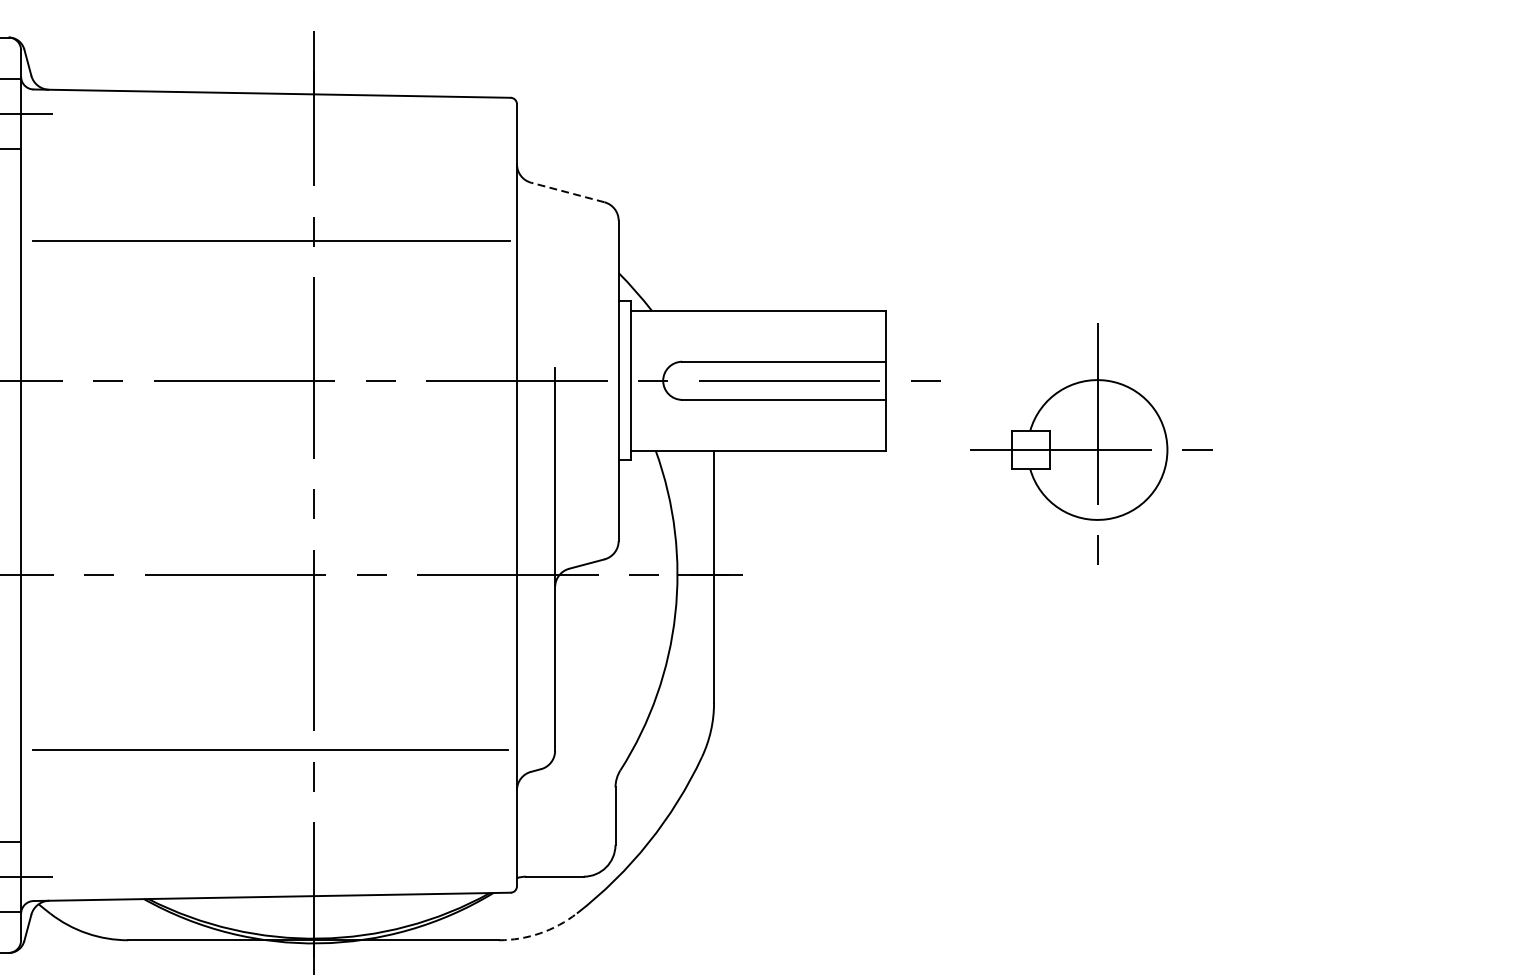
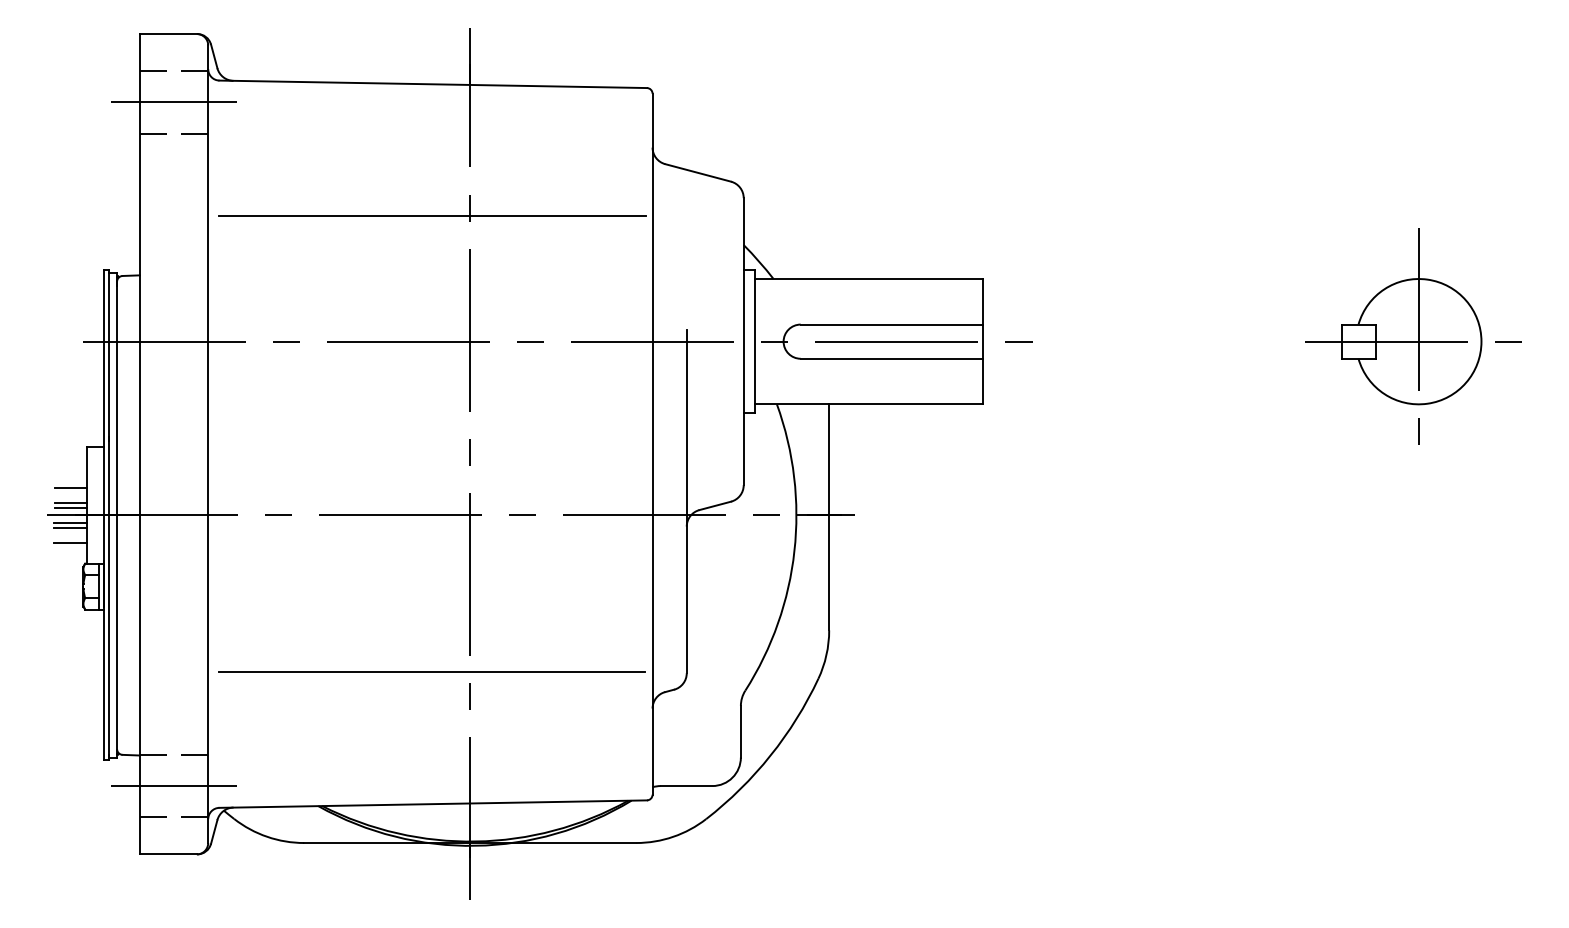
line: (567, 192) -> (697, 172), dashed -> solid
part: (1091, 444) -> (1413, 336), moved
arc: (540, 933) -> (673, 836), dashed -> solid

